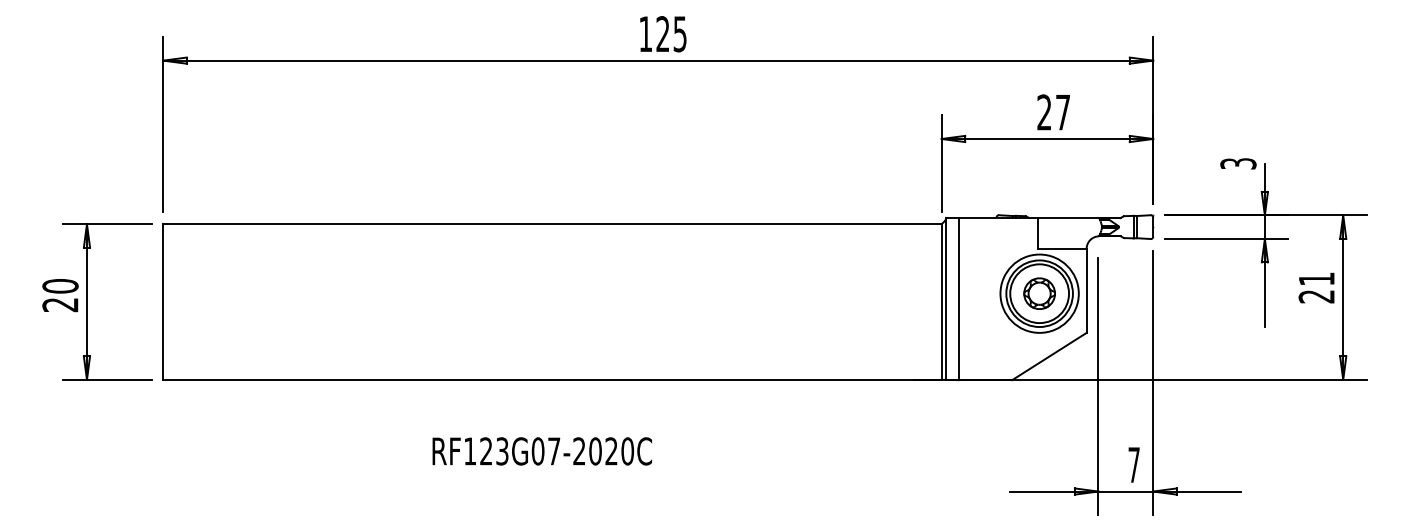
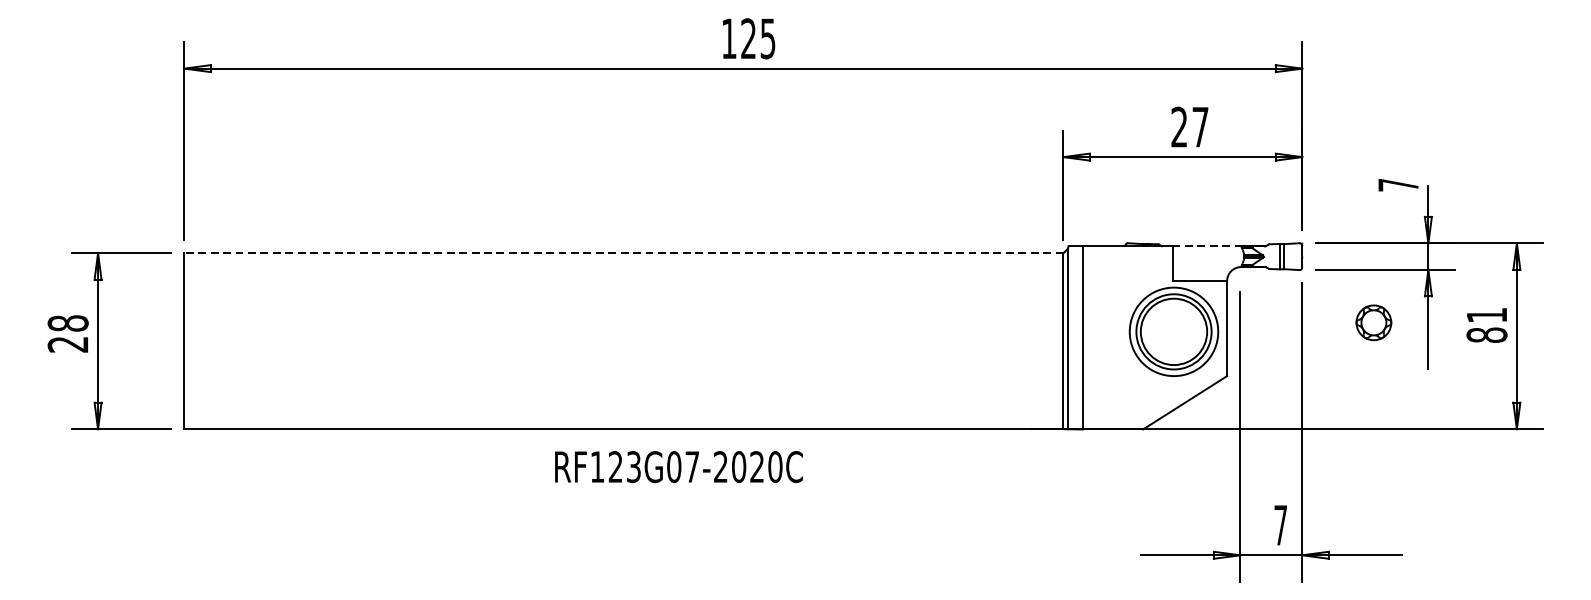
text: (1238, 163) -> (1398, 184), 3 -> 7
line: (1069, 217) -> (1207, 245), solid -> dashed
line: (552, 224) -> (623, 253), solid -> dashed
text: (60, 286) -> (68, 323), 20 -> 28
part: (1039, 293) -> (1373, 322), moved
text: (1316, 296) -> (1486, 335), 21 -> 81
text: (541, 451) -> (678, 467), moved

